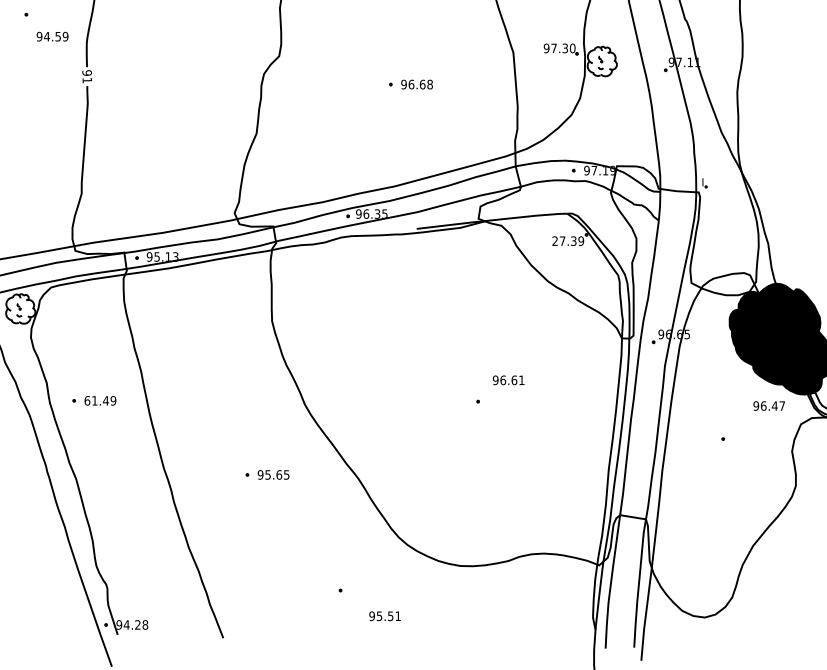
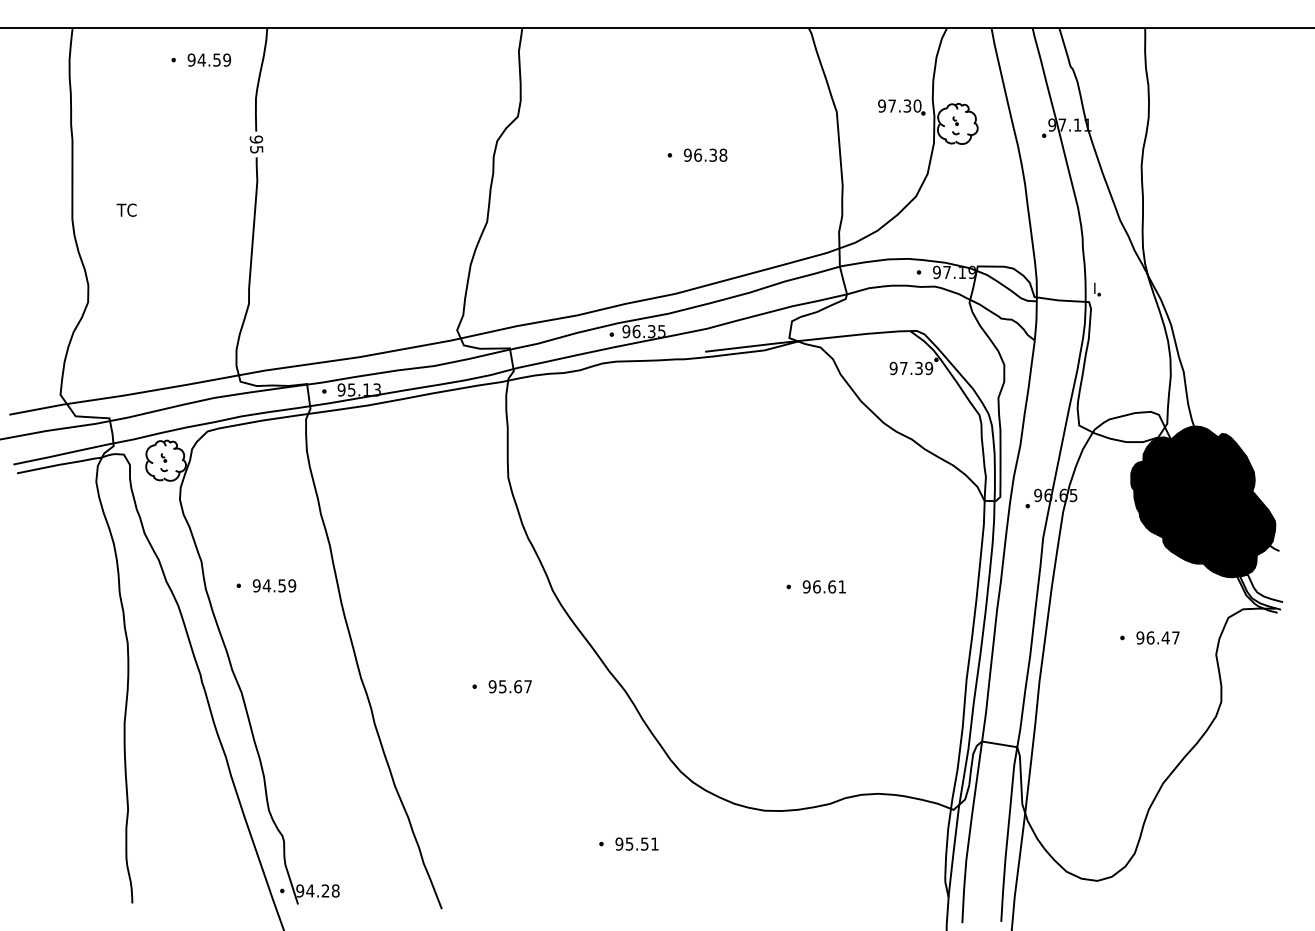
text: (52, 36) -> (209, 59), moved
text: (87, 80) -> (256, 149), 91 -> 95
text: (422, 84) -> (713, 154), 96.68 -> 96.38
text: (555, 241) -> (893, 368), 27.39 -> 97.39
text: (508, 380) -> (823, 586), moved
text: (96, 400) -> (269, 585), 61.49 -> 94.59
text: (768, 405) -> (1157, 637), moved
text: (286, 474) -> (527, 686), 95.65 -> 95.67
text: (384, 615) -> (636, 843), moved

